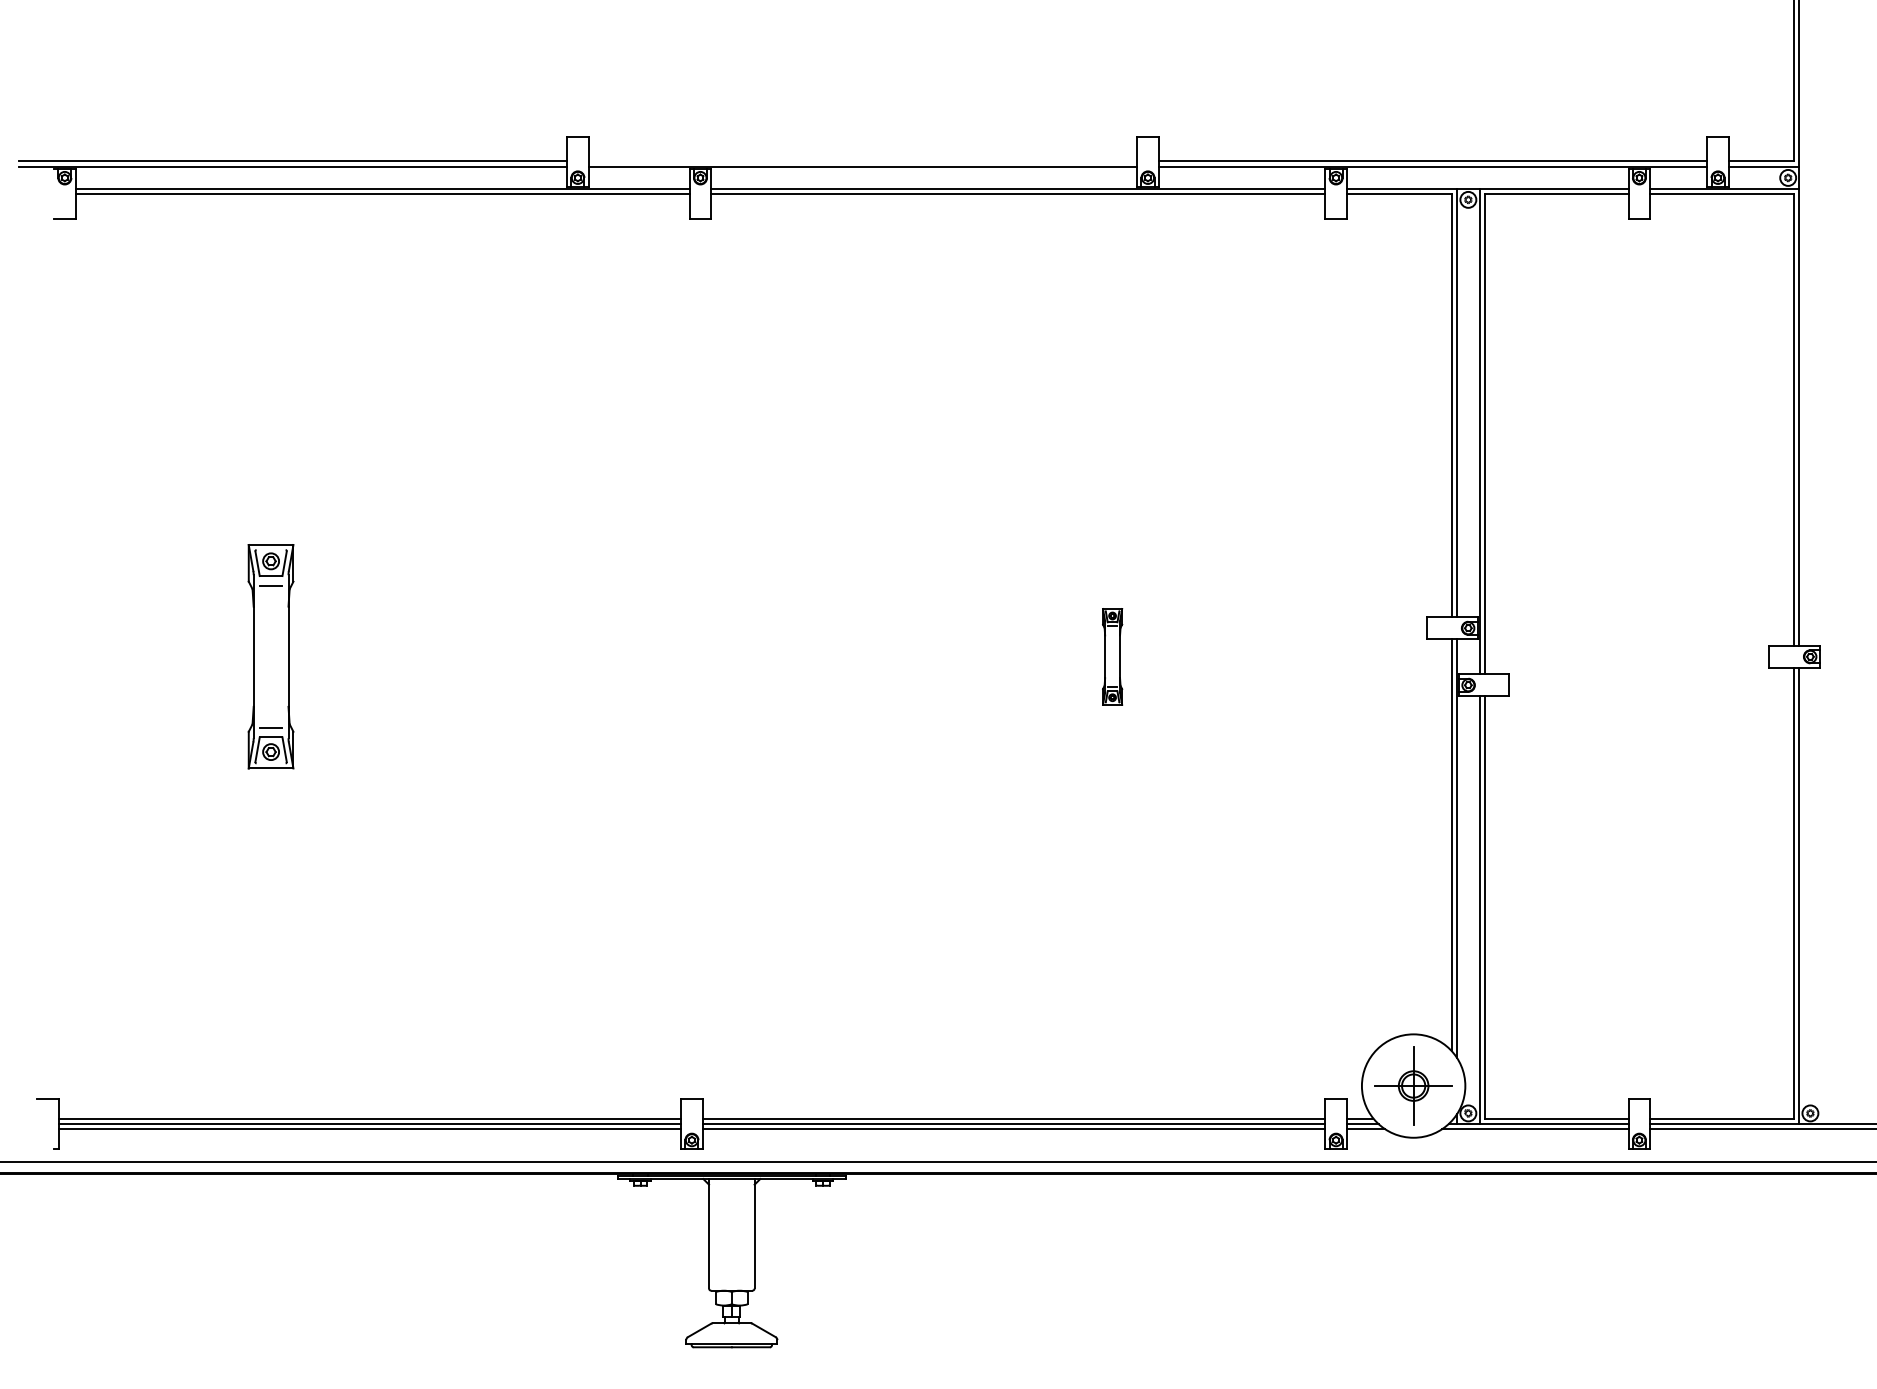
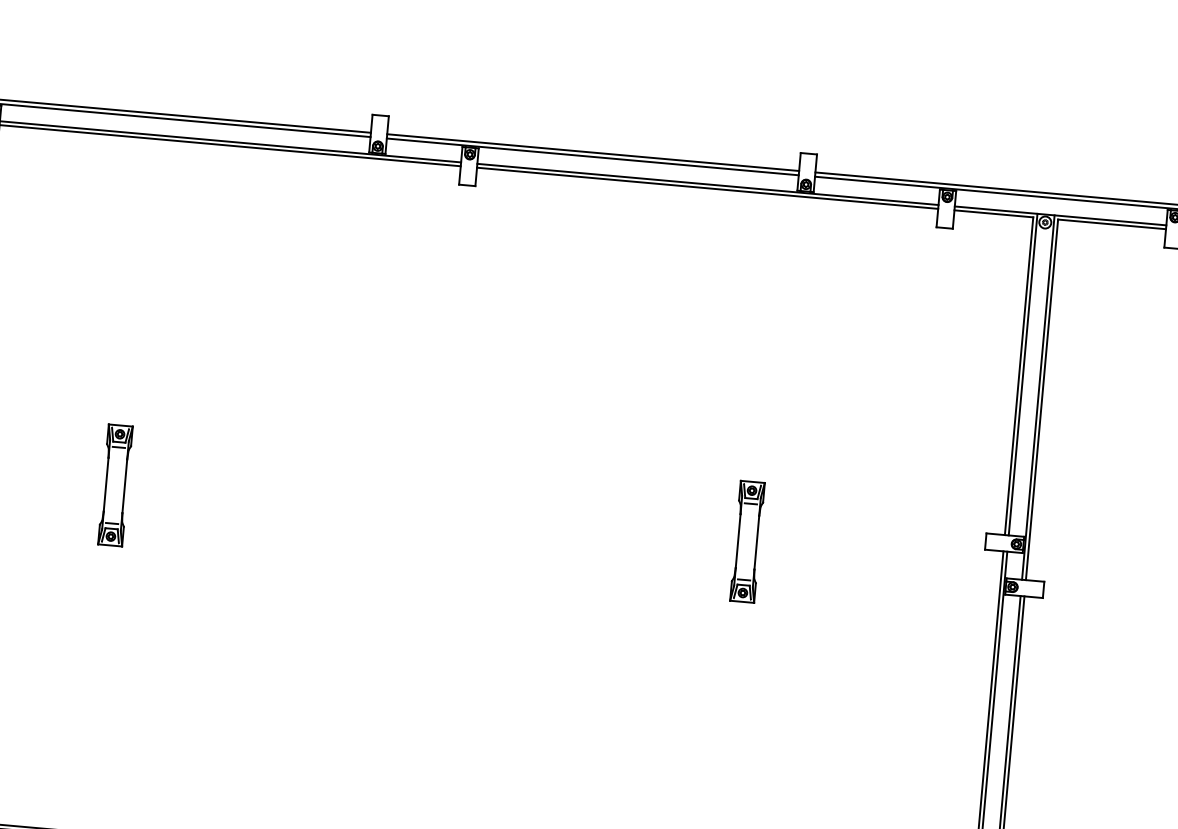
line: (862, 160) -> (592, 152), added
part: (271, 656) -> (115, 485), size x0.71
part: (1112, 656) -> (747, 541), size x1.67

